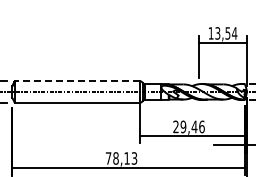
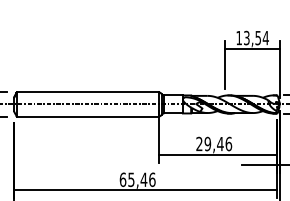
line: (77, 81) -> (87, 92), dashed -> solid
text: (121, 158) -> (137, 179), 78,13 -> 65,46

